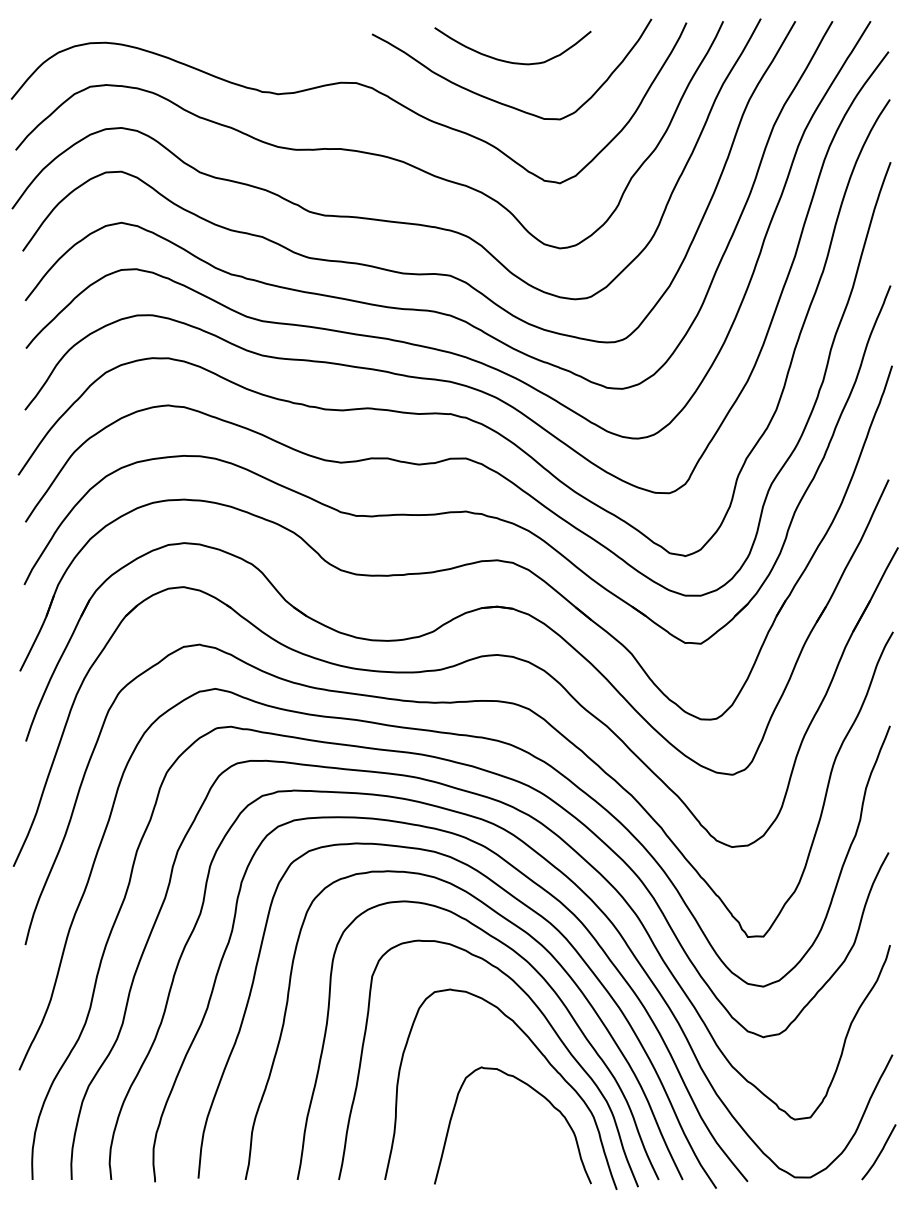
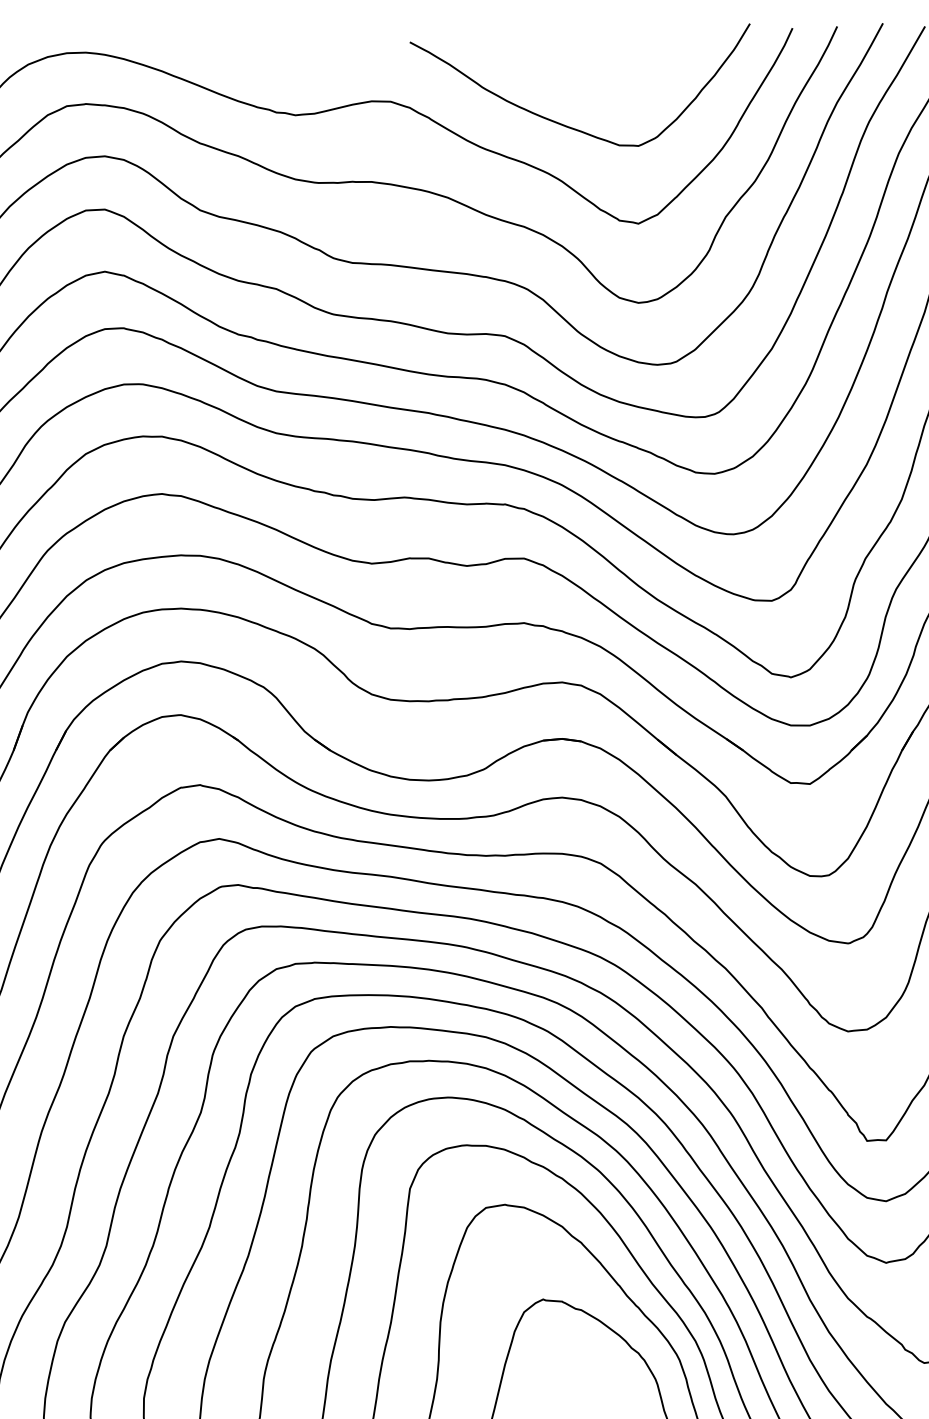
curve: (511, 61) -> (579, 75), removed

